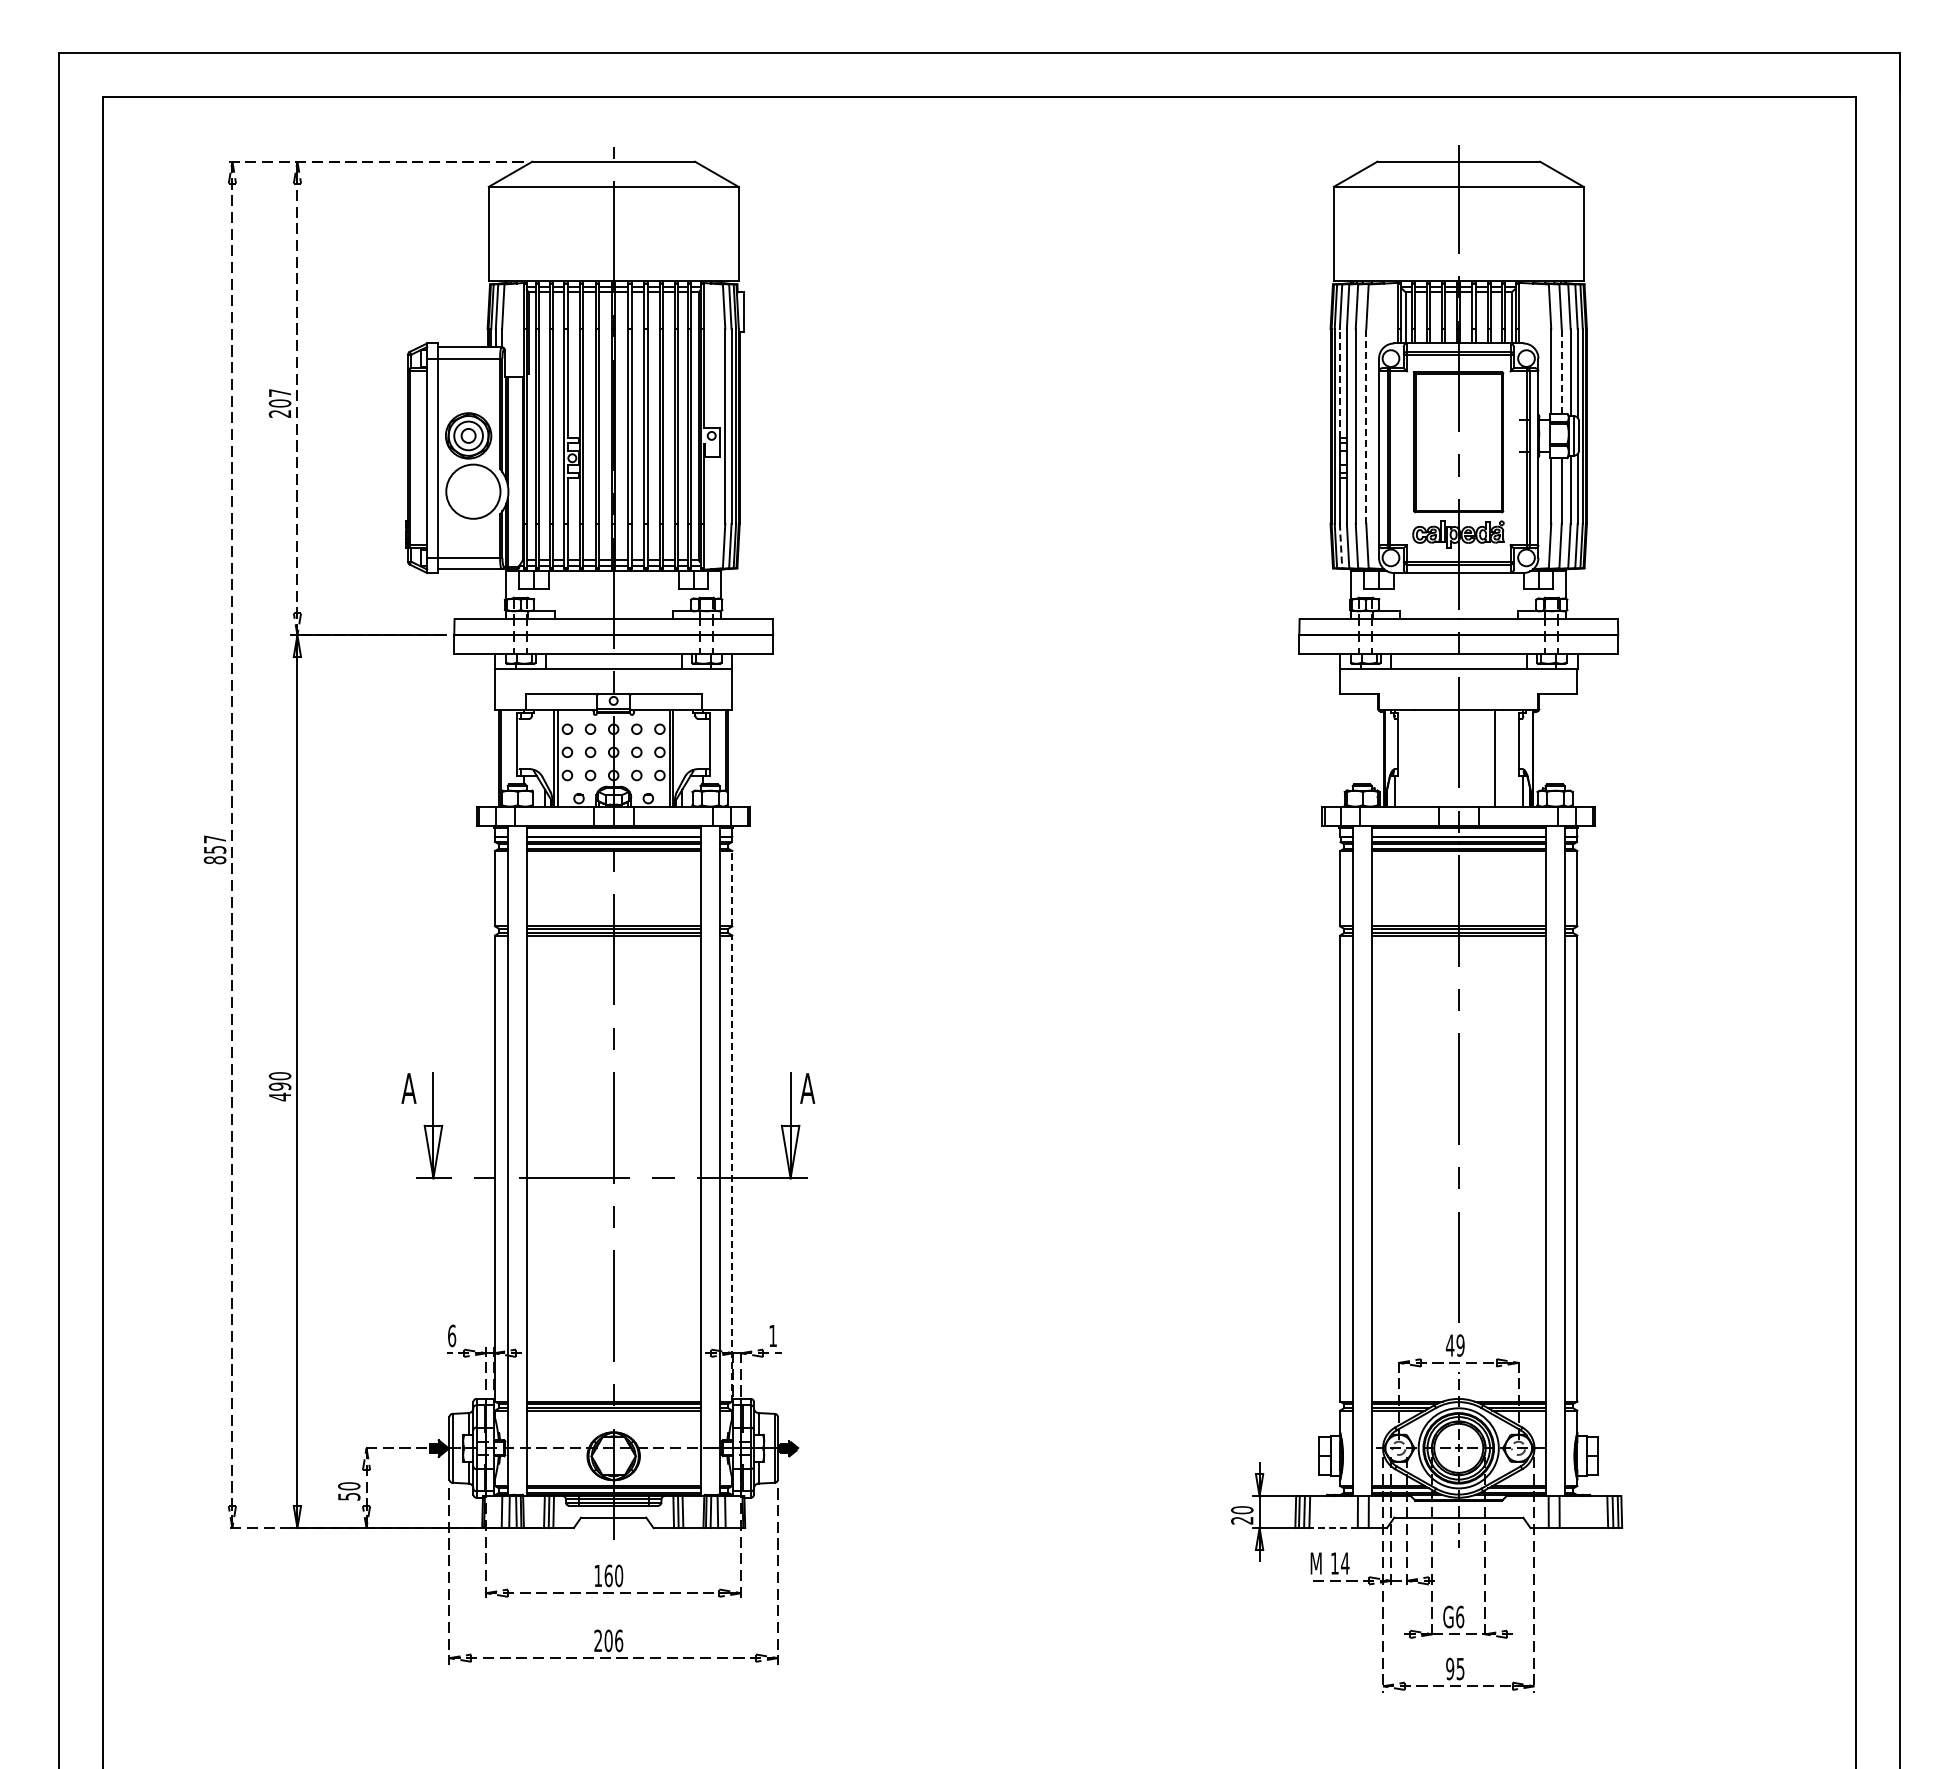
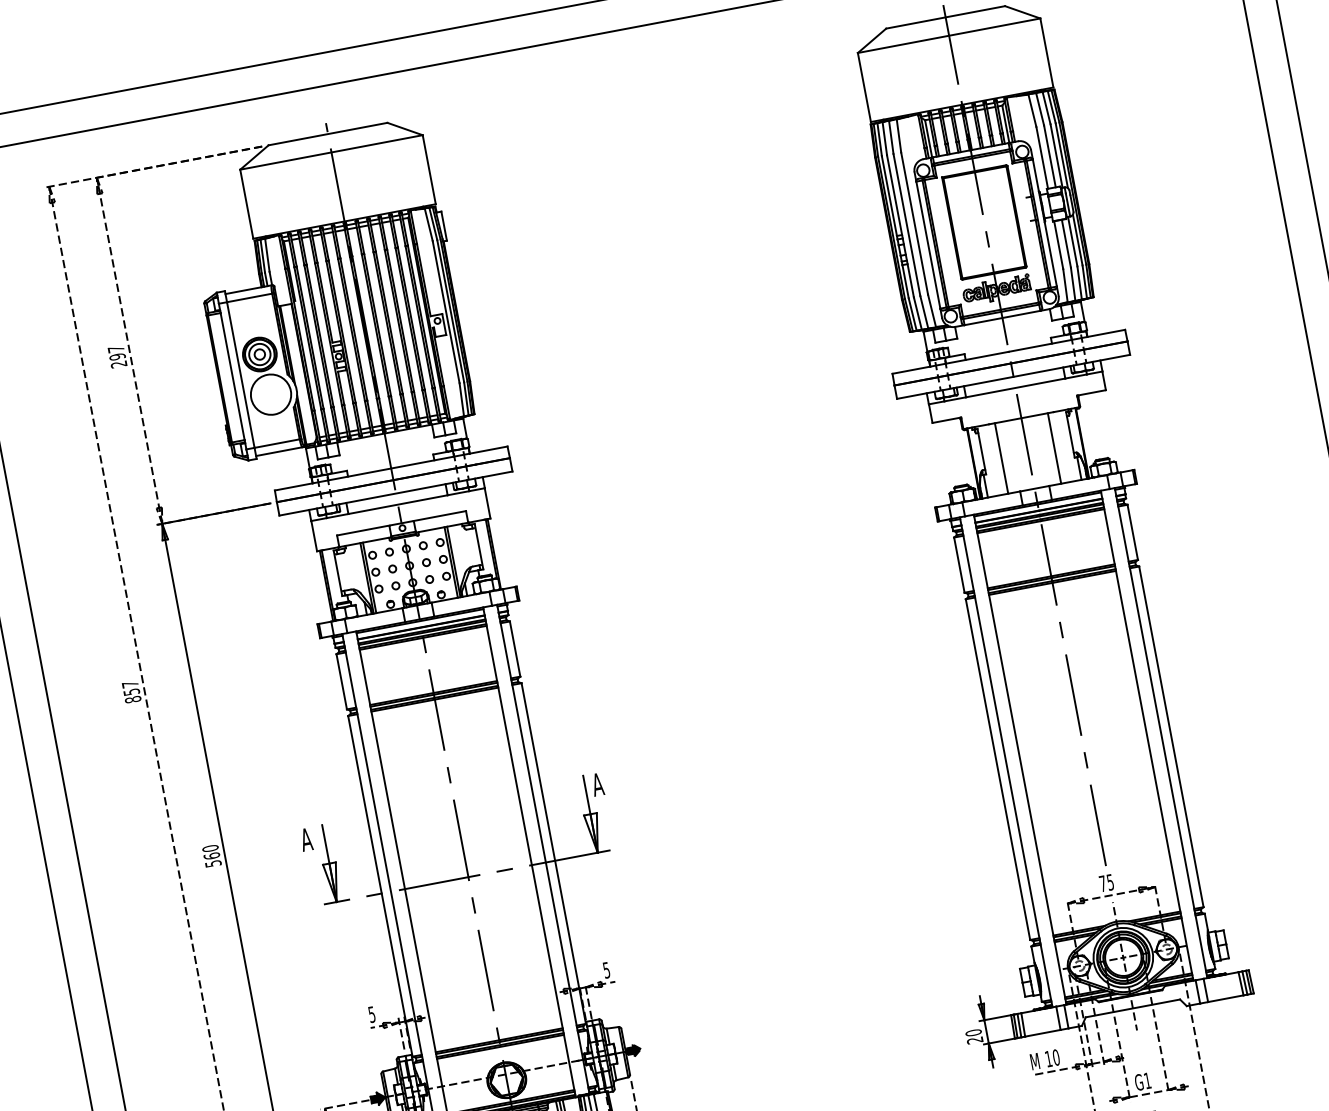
line: (1561, 370) -> (1049, 155), dashed -> solid
line: (1339, 383) -> (889, 195), dashed -> solid
text: (280, 403) -> (117, 356), 207 -> 297
line: (1366, 425) -> (914, 222), dashed -> solid
line: (1341, 546) -> (913, 314), dashed -> solid
line: (1422, 758) -> (1001, 458), added
line: (732, 888) -> (515, 648), dashed -> solid
text: (279, 1091) -> (212, 859), 490 -> 560
line: (732, 1168) -> (553, 853), dashed -> solid
text: (452, 1335) -> (372, 1014), 6 -> 5
text: (772, 1336) -> (606, 970), 1 -> 5
text: (1454, 1345) -> (1106, 883), 49 -> 75
line: (1333, 1528) -> (1042, 1033), dashed -> solid
text: (1345, 1563) -> (1056, 1057), 14 -> 10
text: (1460, 1616) -> (1147, 1080), G6 -> G1

